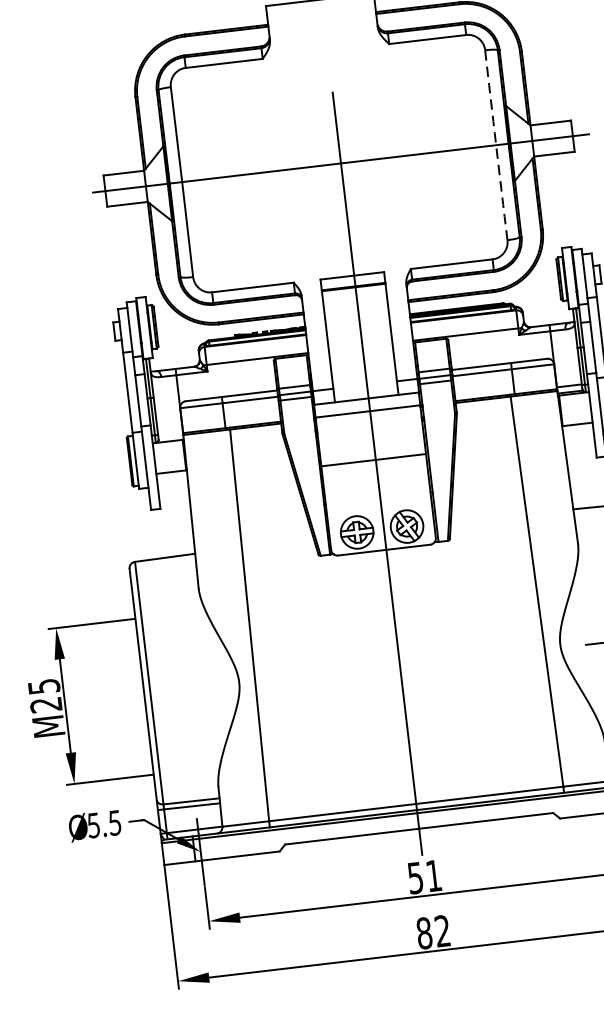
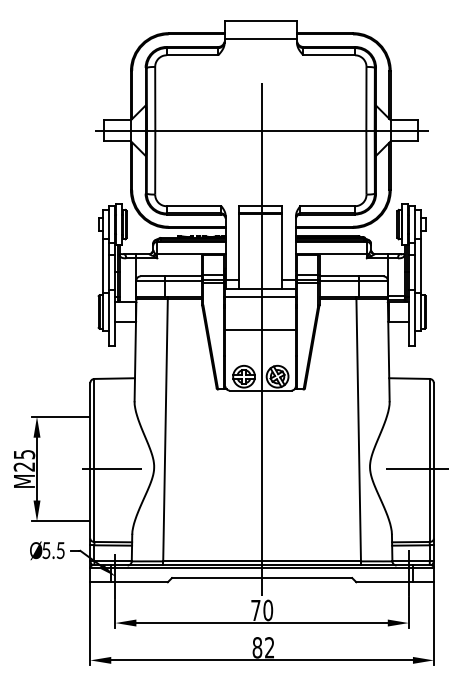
line: (322, 26) -> (260, 38), added
arc: (496, 144) -> (366, 130), dashed -> solid
line: (176, 693) -> (111, 469), added
text: (425, 876) -> (262, 610), 51 -> 70

